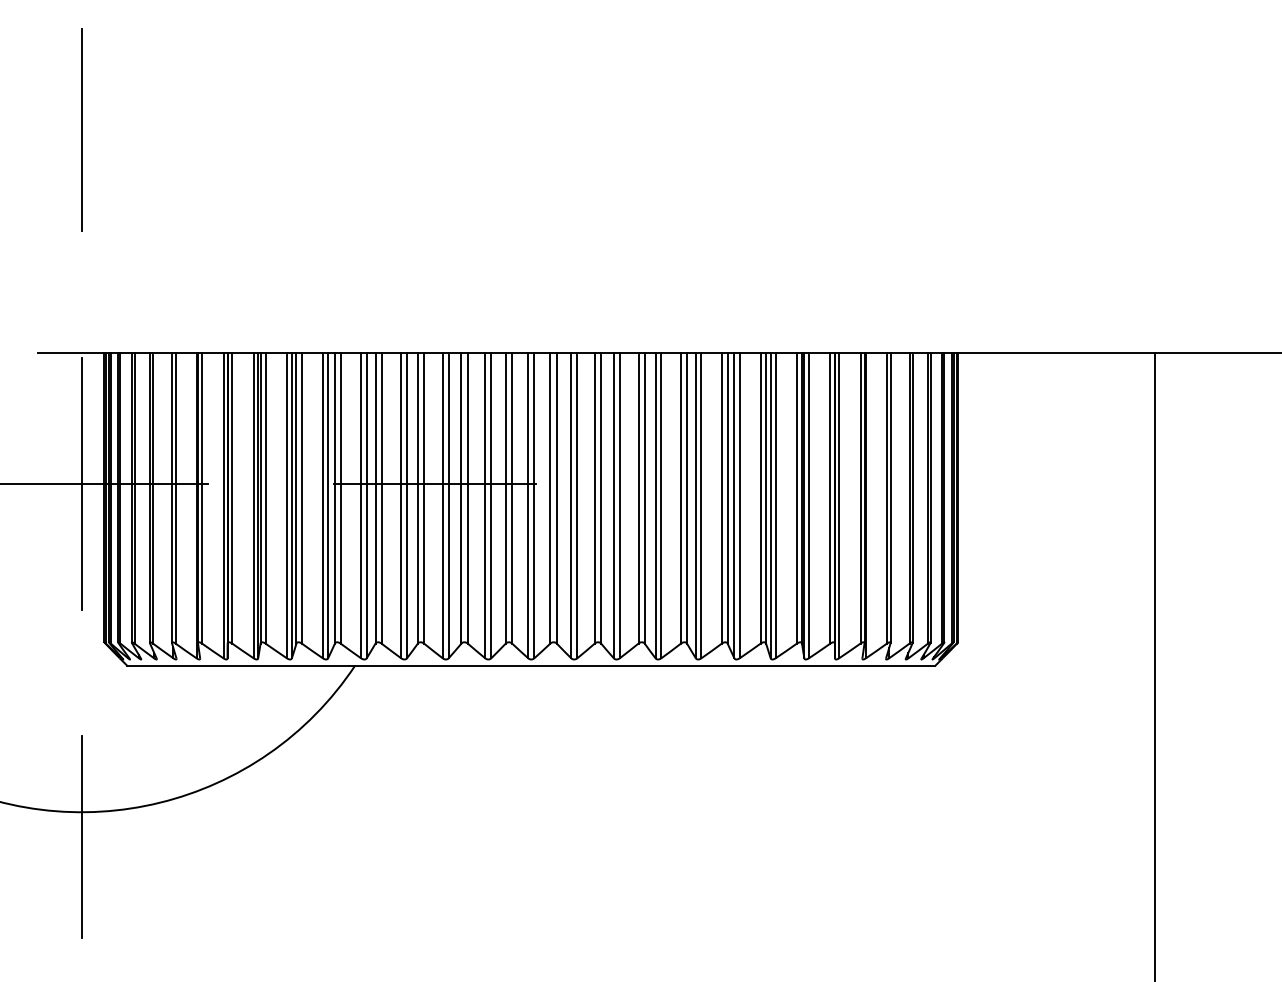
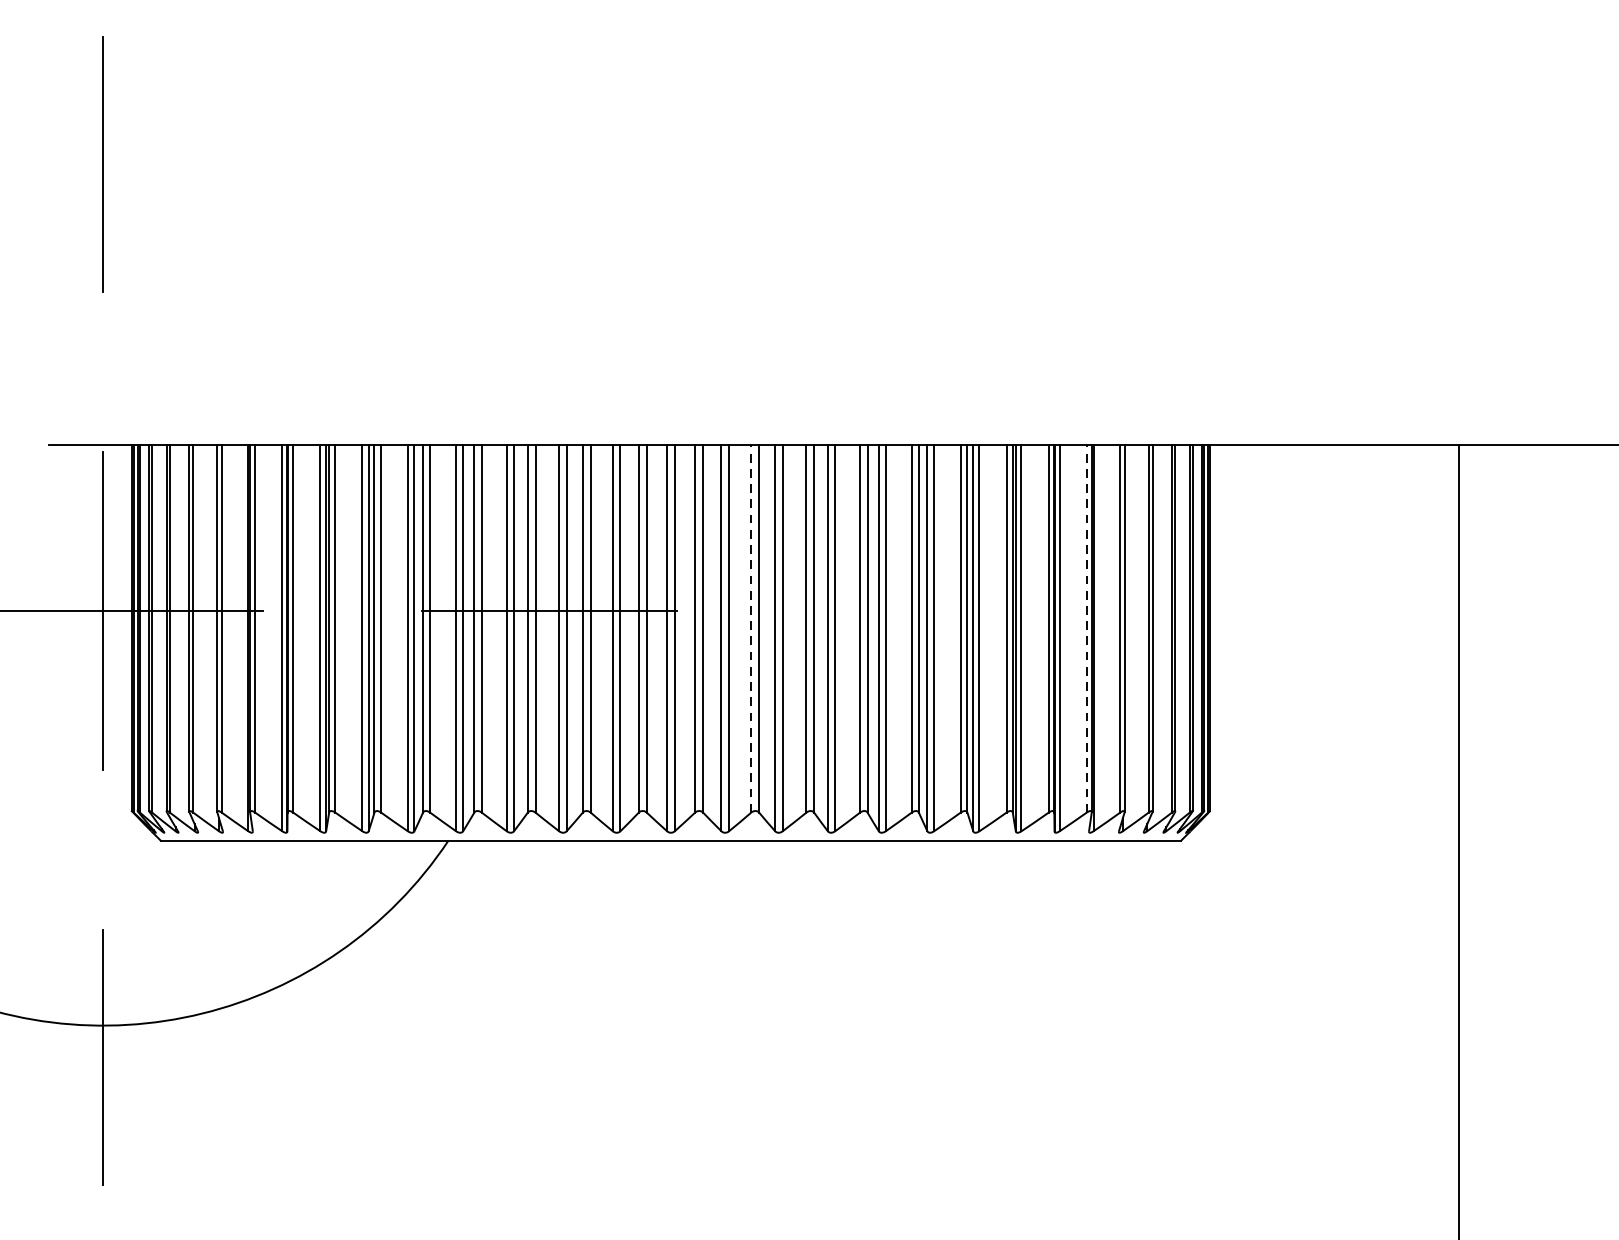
line: (594, 498) -> (750, 629), solid -> dashed
line: (860, 498) -> (1086, 629), solid -> dashed

